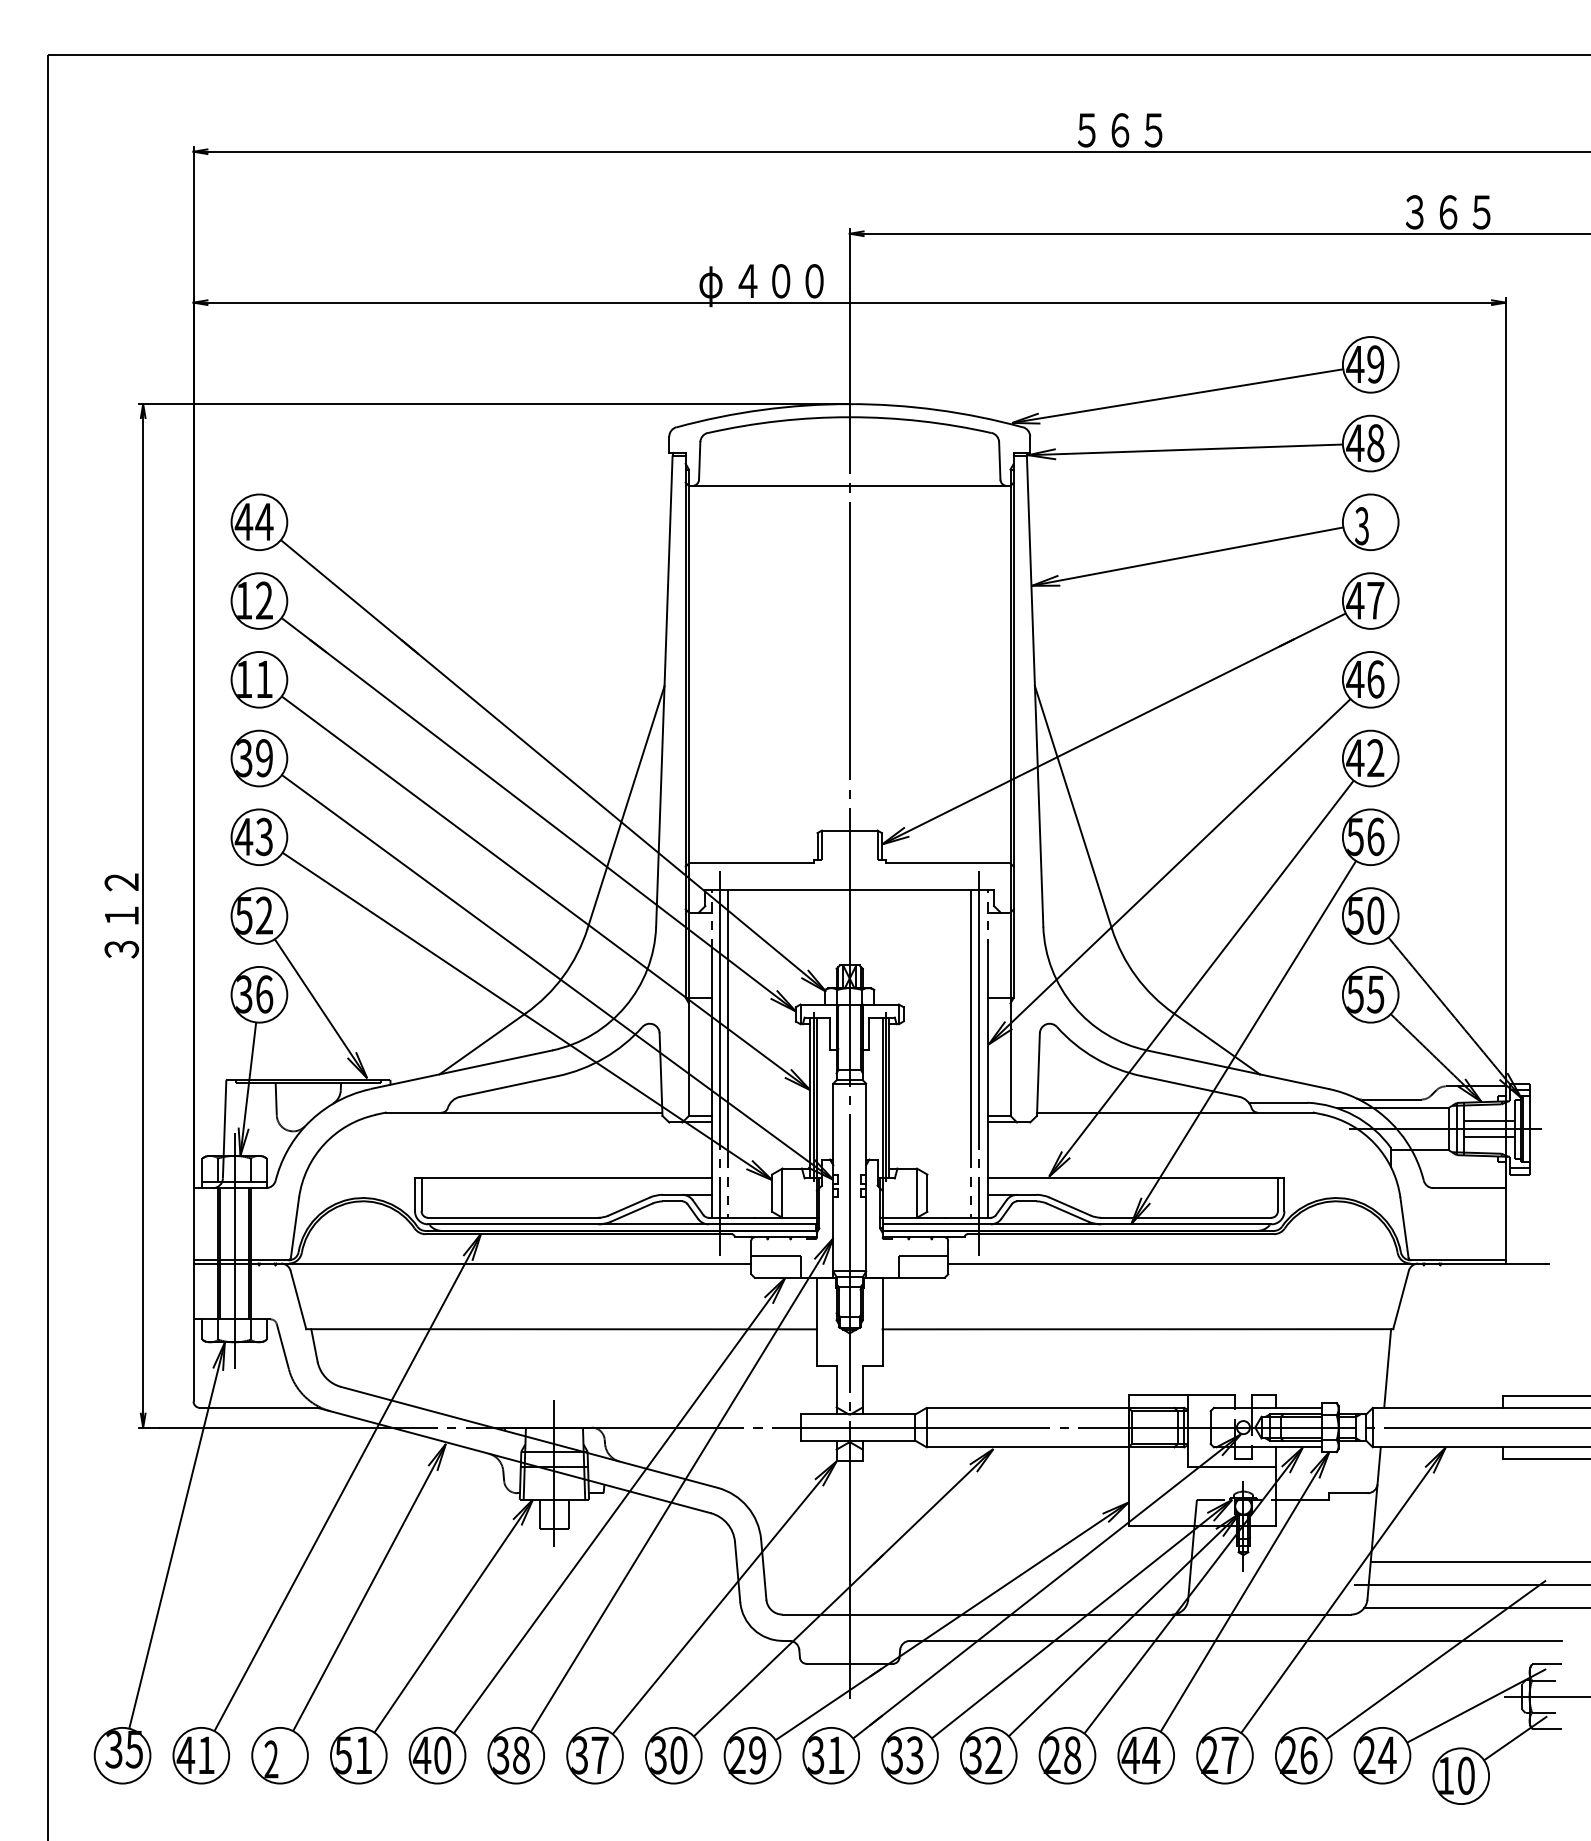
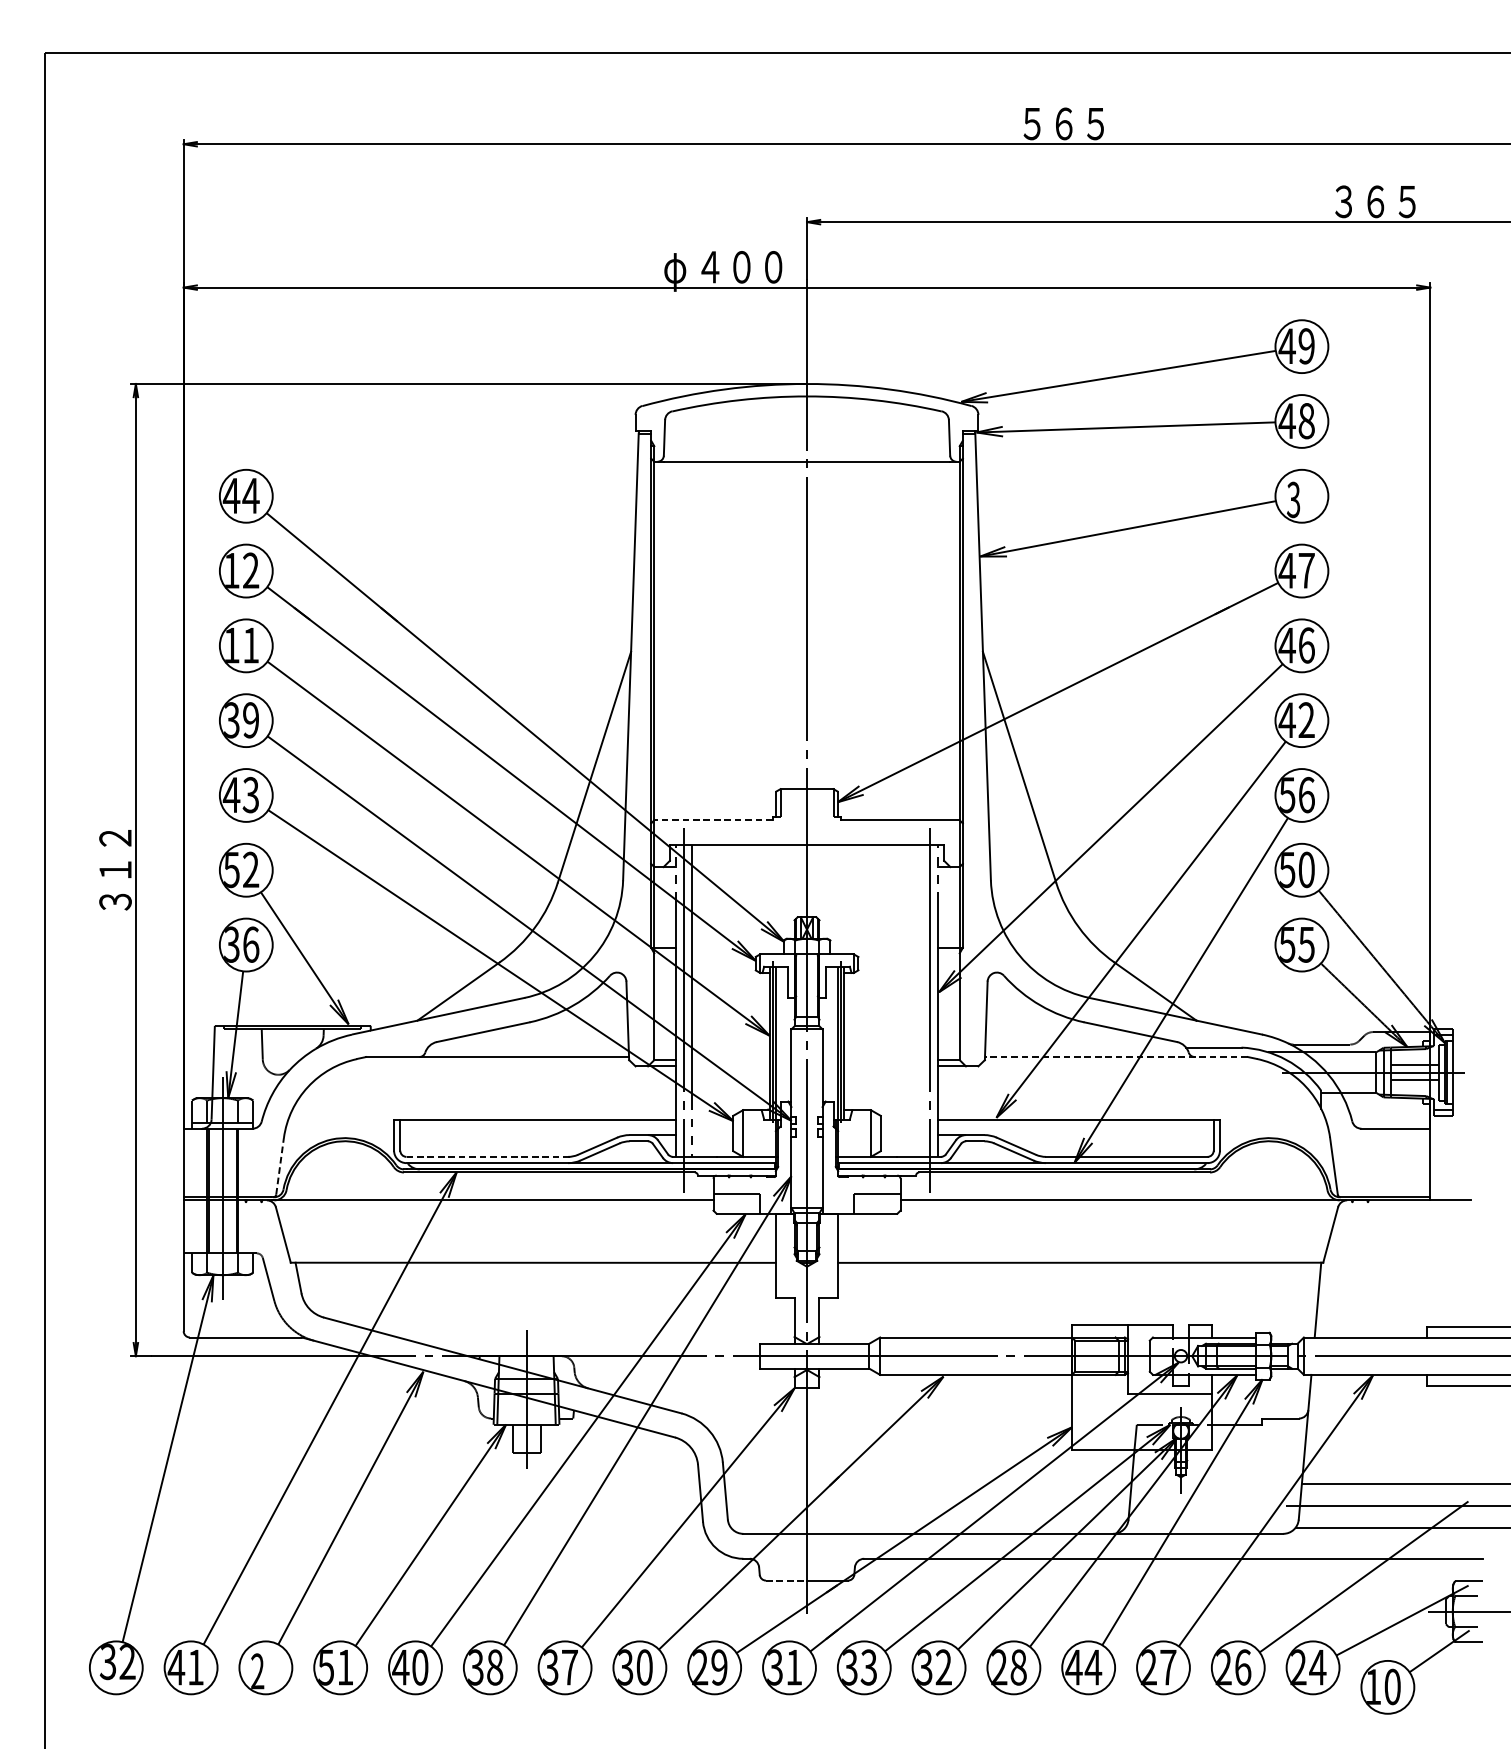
line: (750, 863) -> (712, 820), solid -> dashed
line: (971, 1053) -> (922, 1000), removed
line: (1174, 1112) -> (1115, 1056), solid -> dashed
line: (514, 1217) -> (488, 1156), solid -> dashed
line: (295, 1227) -> (280, 1166), solid -> dashed
line: (828, 1663) -> (786, 1580), solid -> dashed
text: (133, 1749) -> (126, 1661), 35 -> 32

